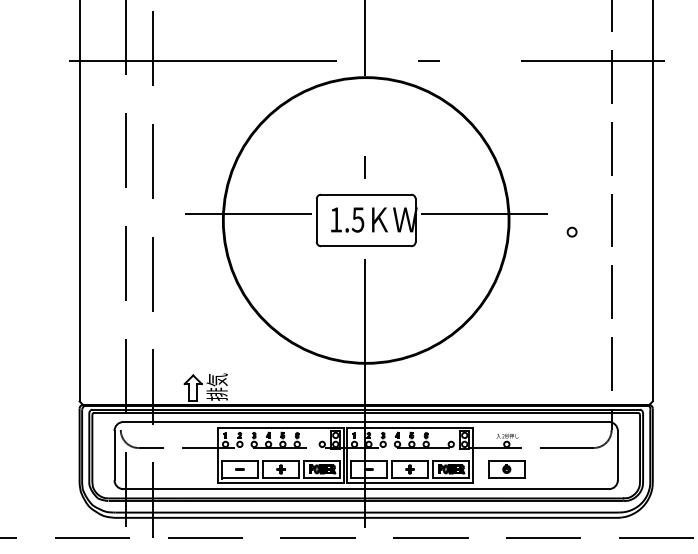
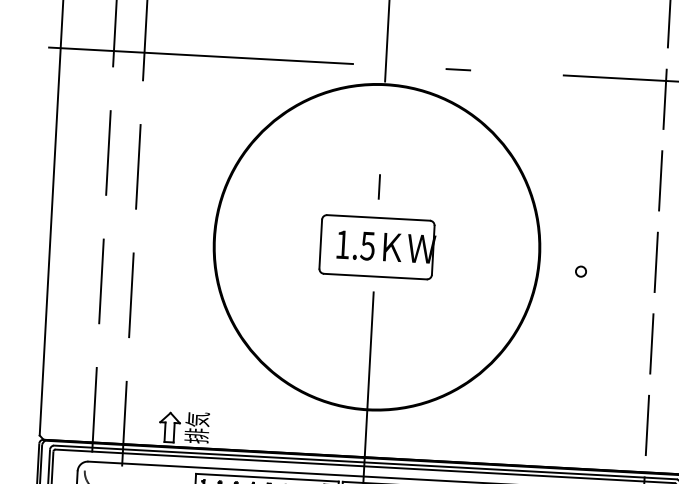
line: (247, 214) -> (242, 233), removed
line: (483, 214) -> (510, 247), removed
circle: (571, 231) -> (580, 270), moved

